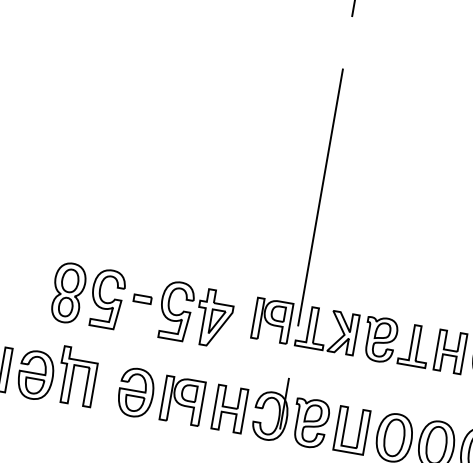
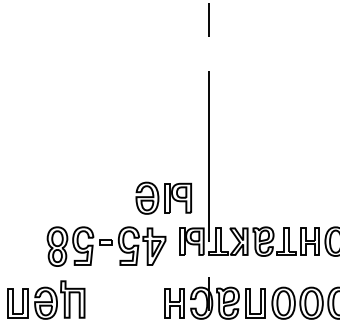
part: (160, 395) -> (163, 197), moved

